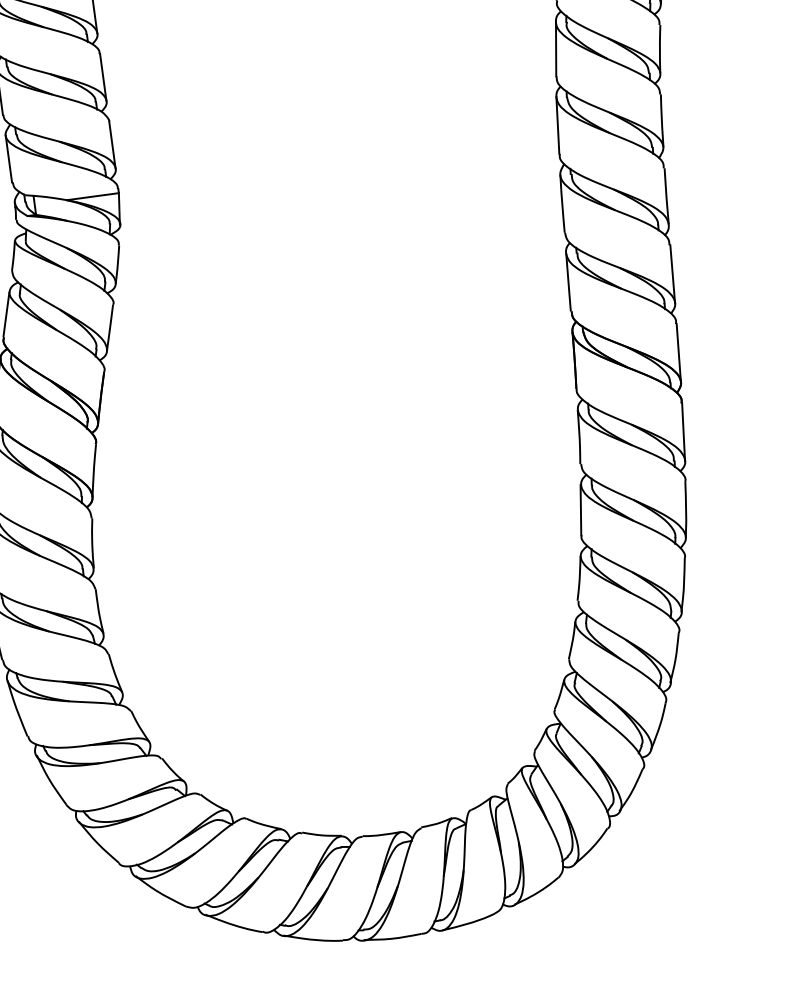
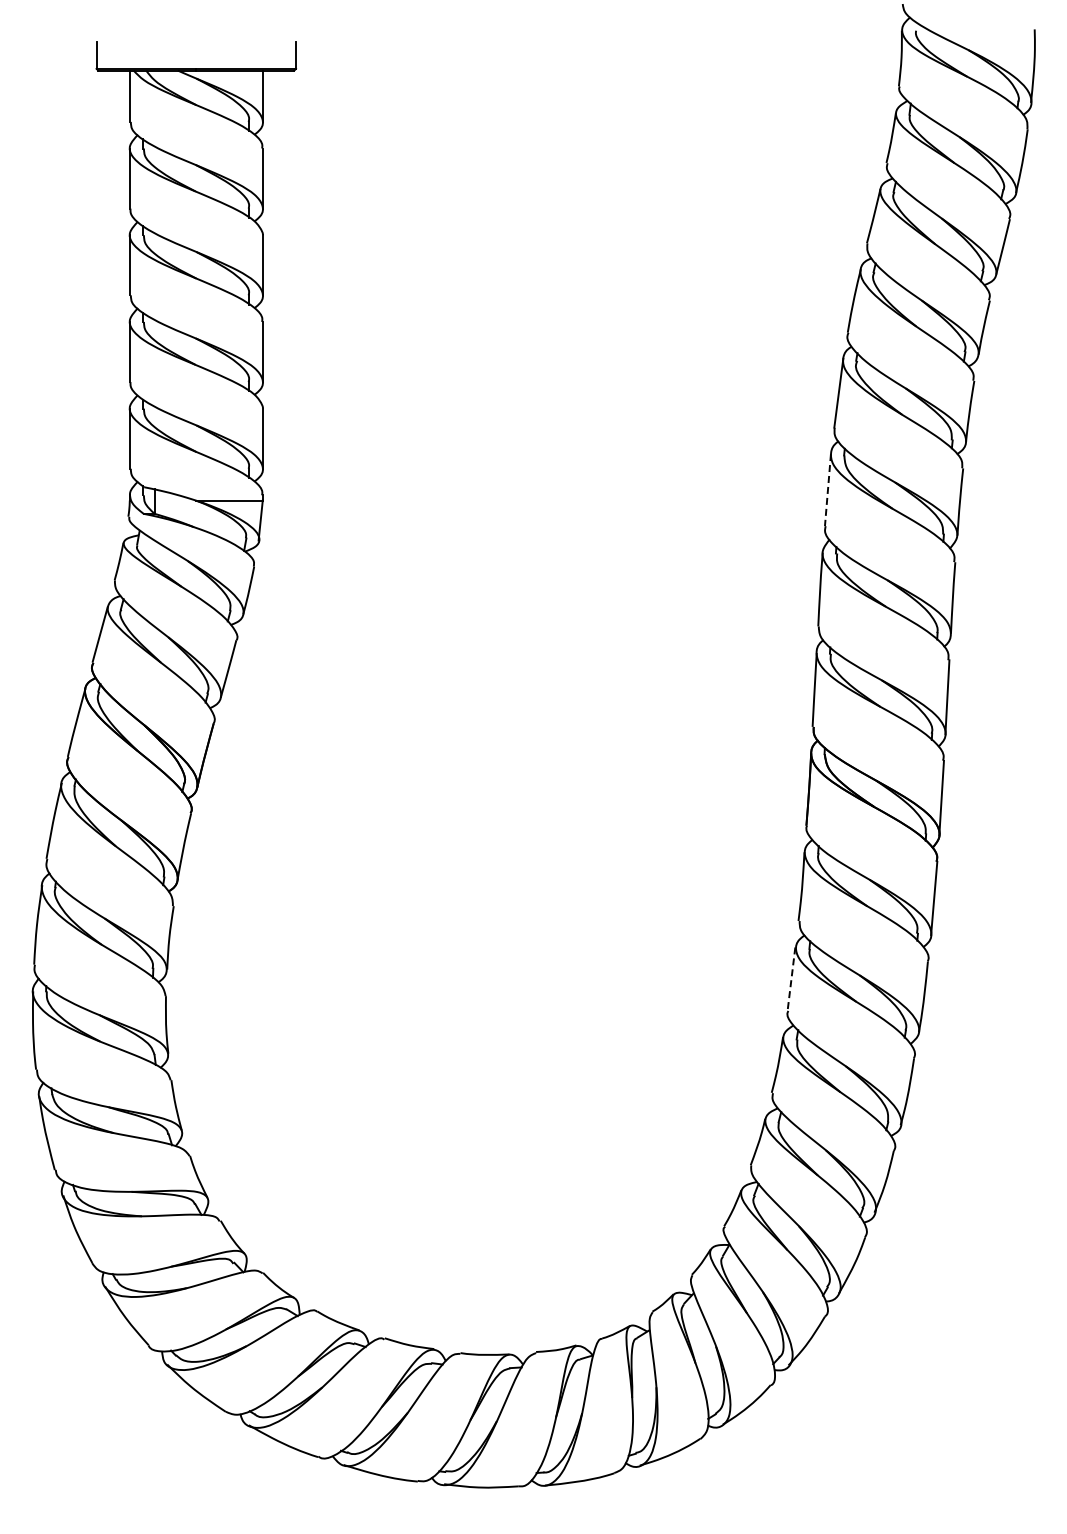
line: (557, 125) -> (827, 490), solid -> dashed
line: (581, 510) -> (791, 979), solid -> dashed

